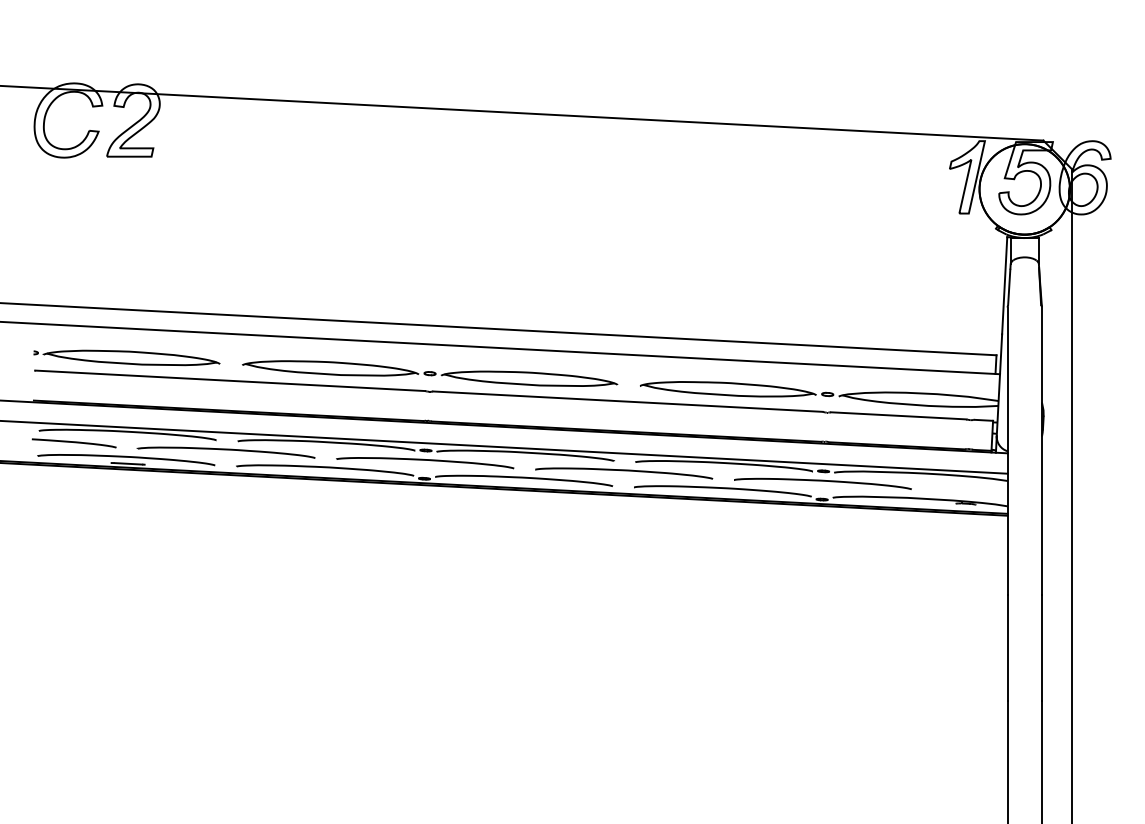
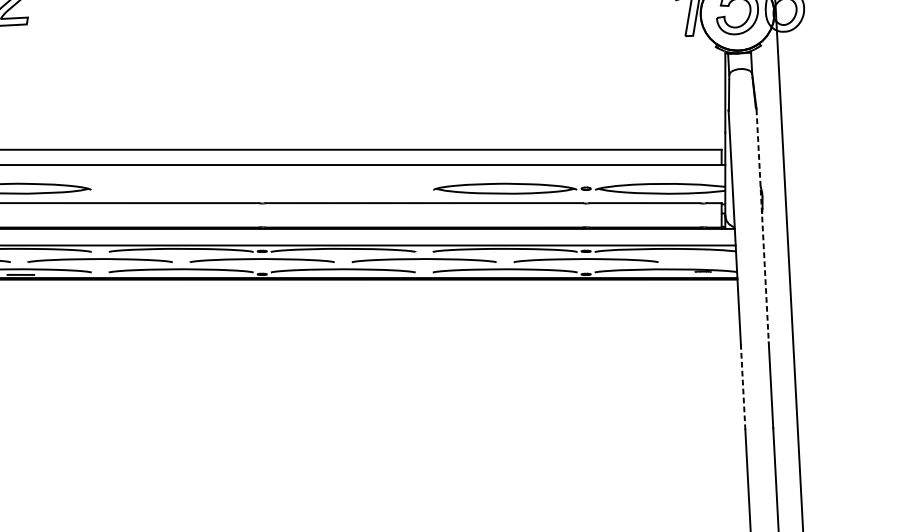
part: (430, 373) -> (262, 188), removed
line: (1041, 452) -> (762, 226), solid -> dashed
line: (1007, 647) -> (743, 386), solid -> dashed

